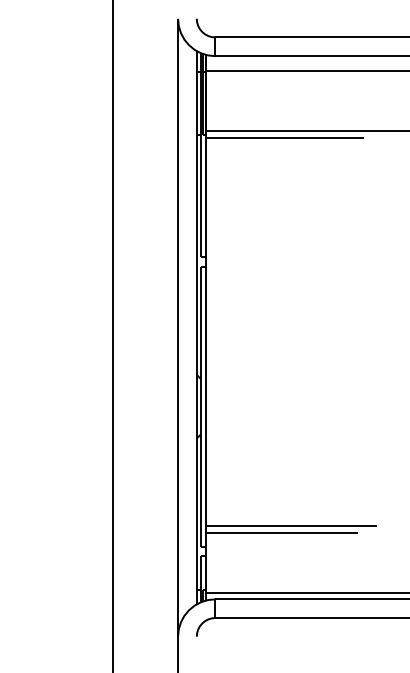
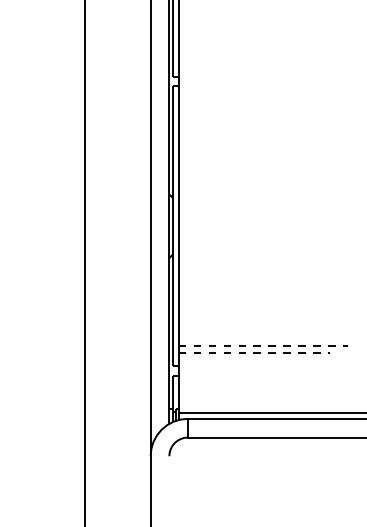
line: (290, 526) -> (263, 346), solid -> dashed
line: (282, 533) -> (255, 353), solid -> dashed

